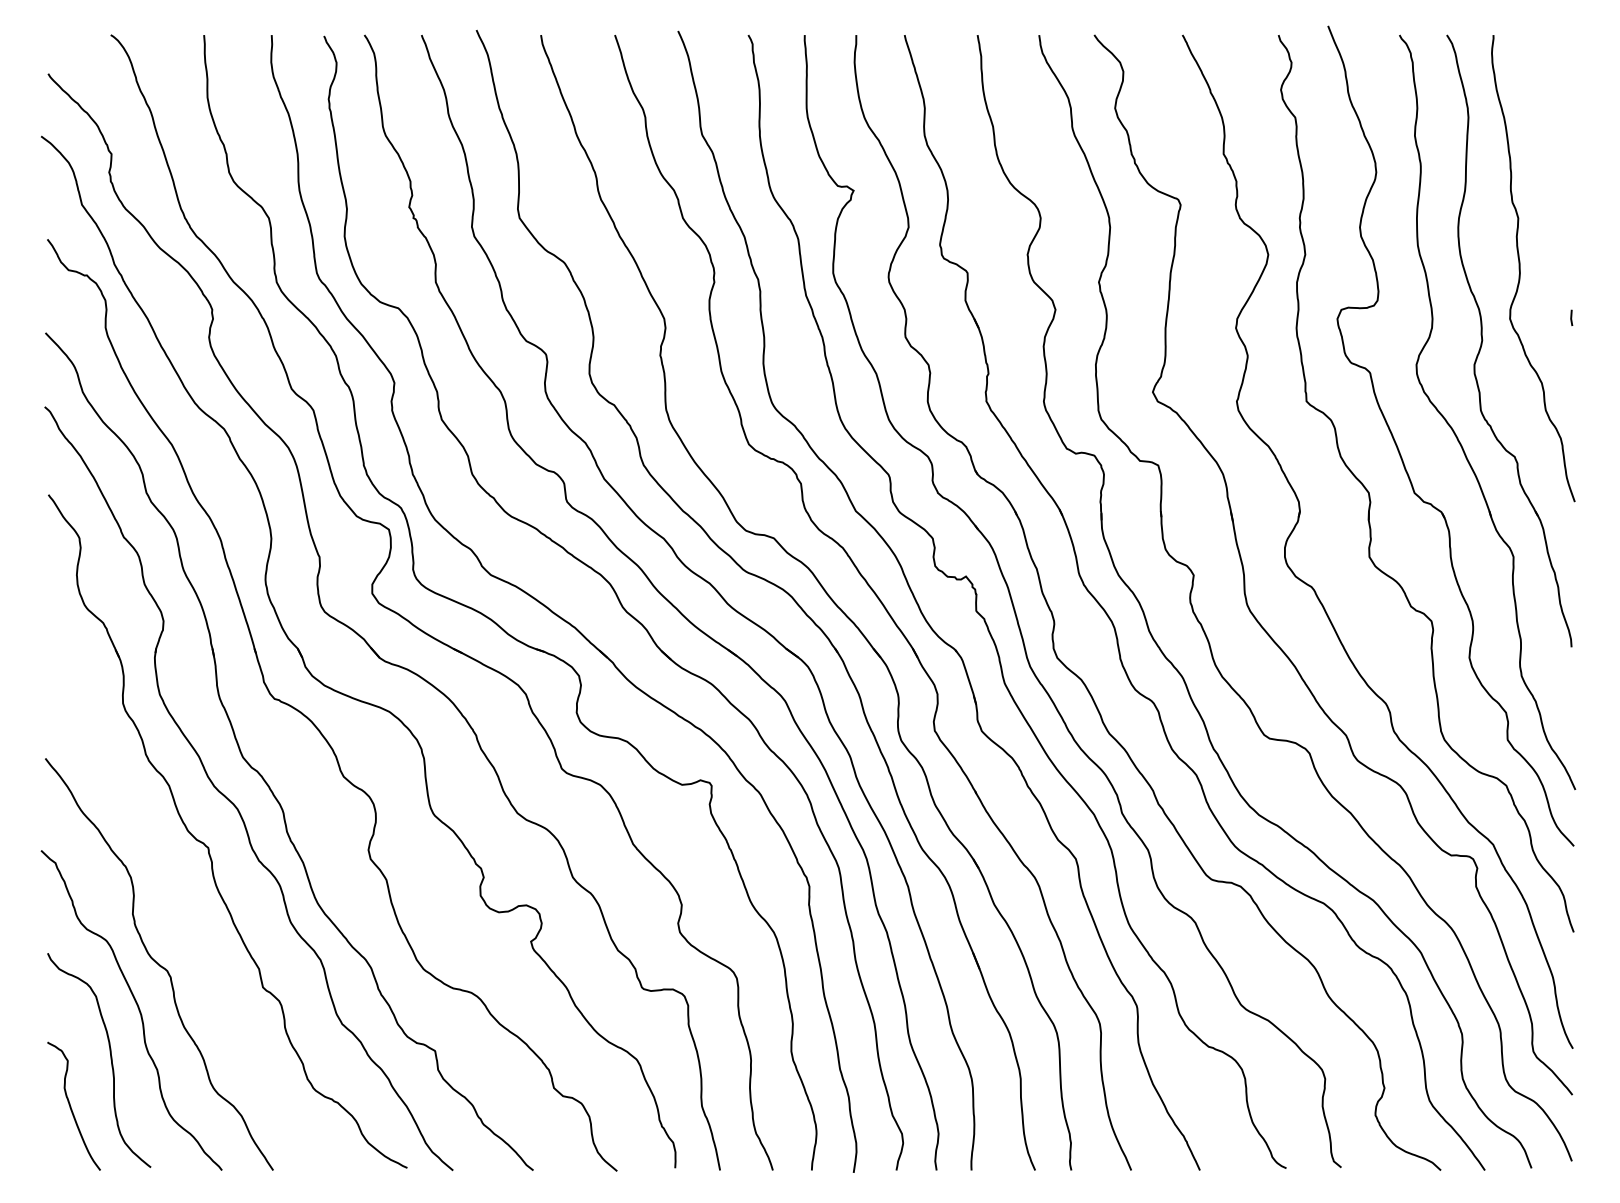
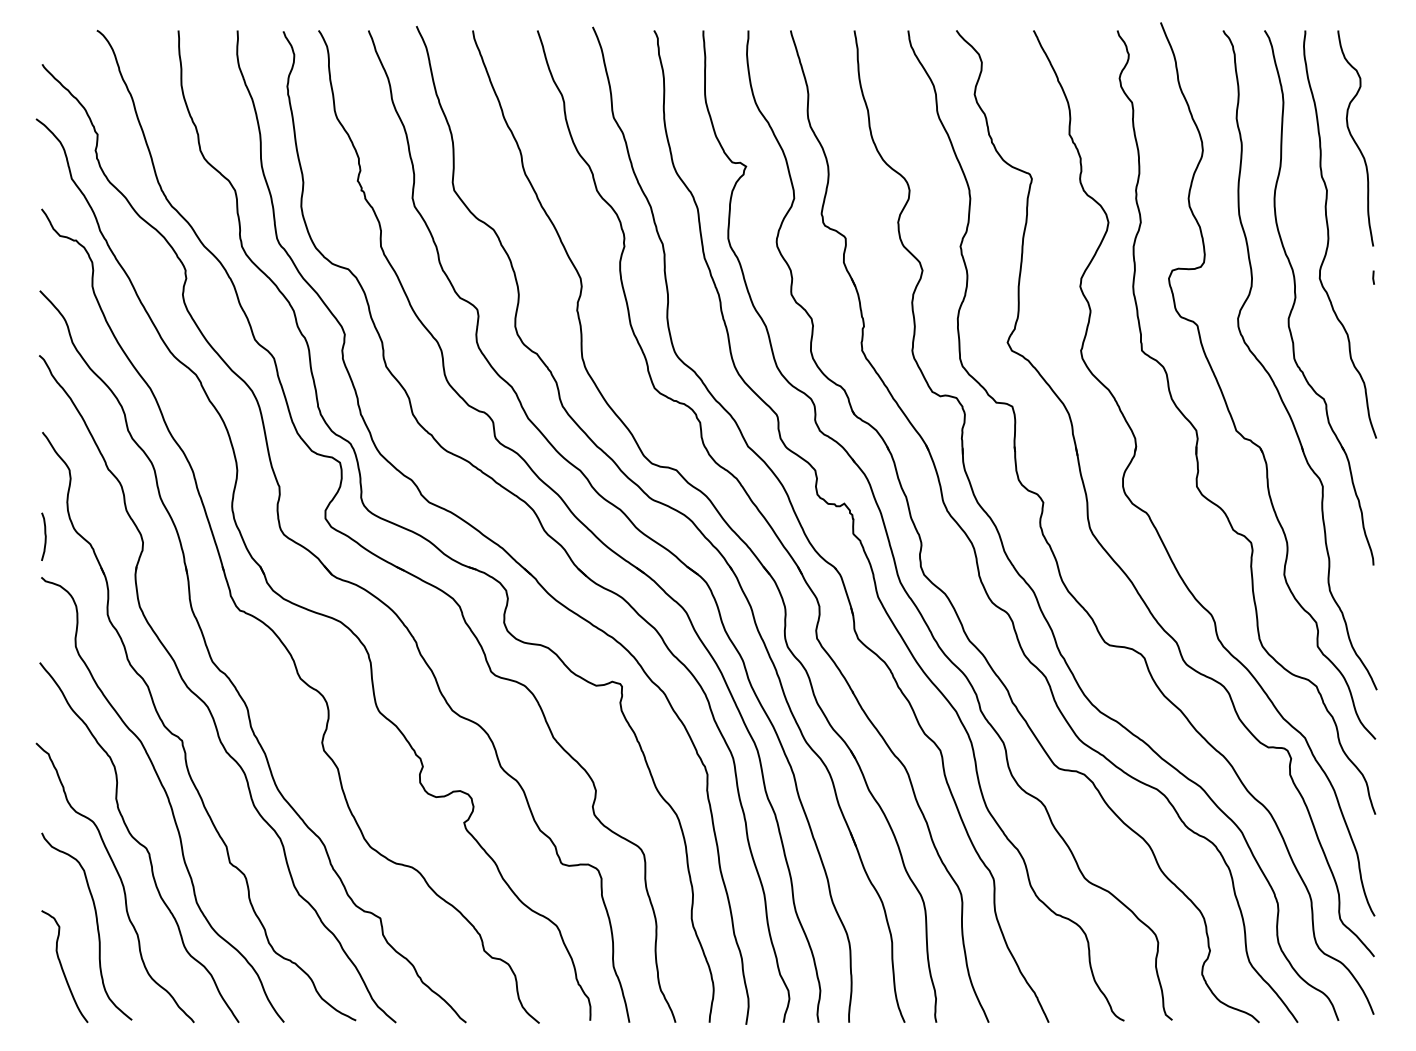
curve: (1549, 159) -> (1354, 139), added
curve: (51, 614) -> (45, 536), added
curve: (190, 912) -> (166, 797), added

